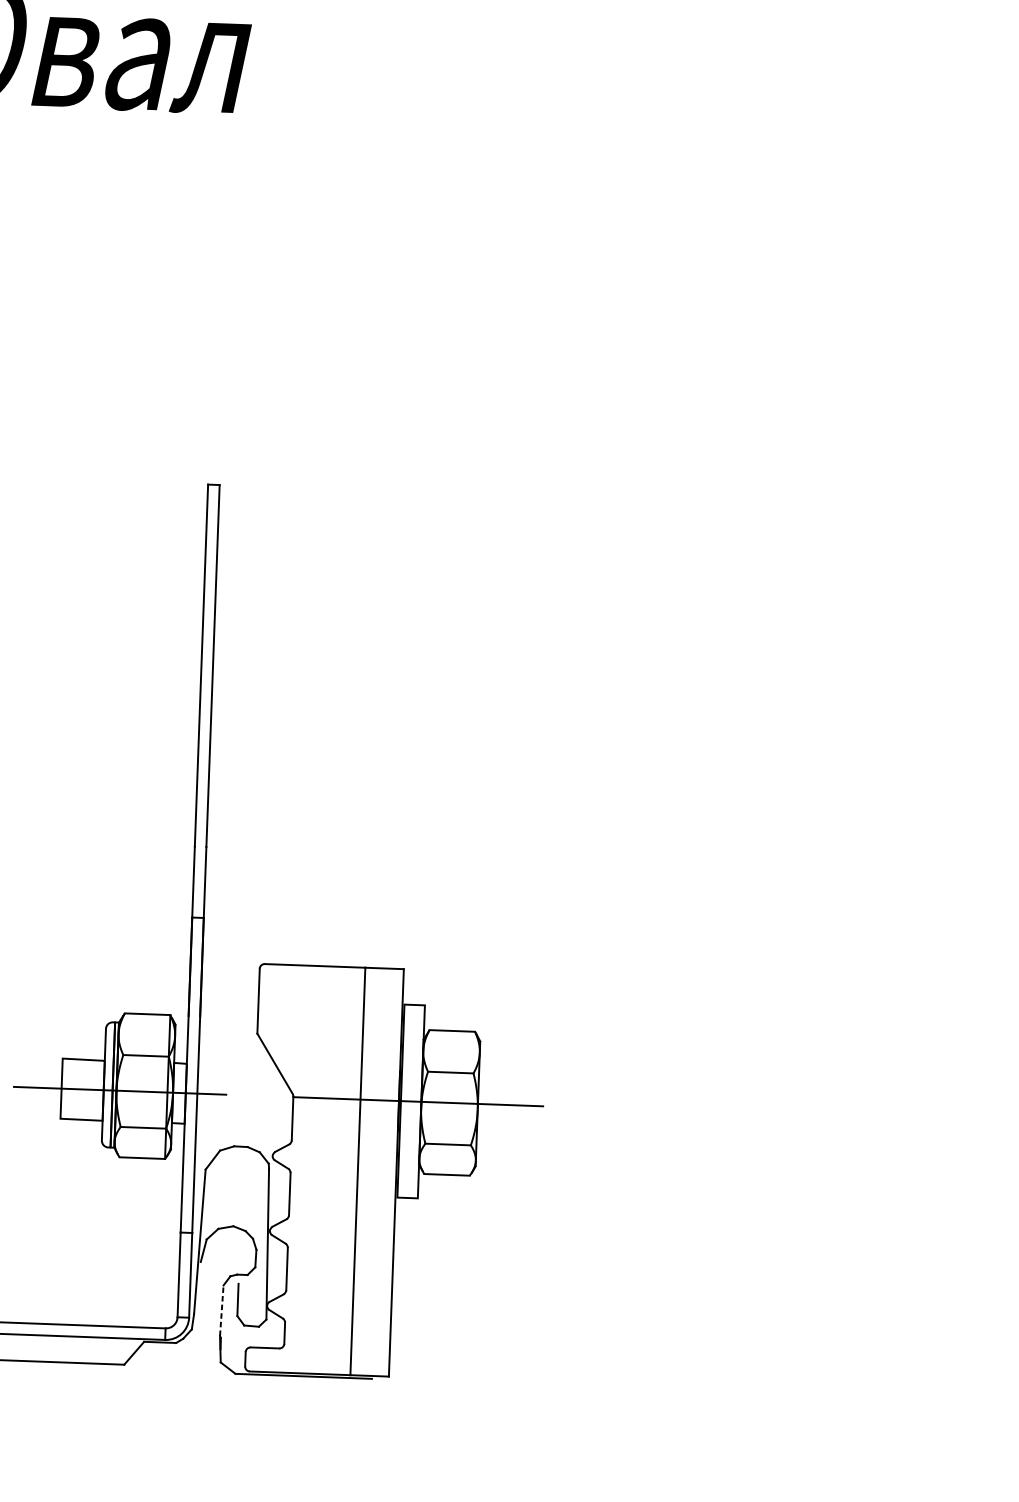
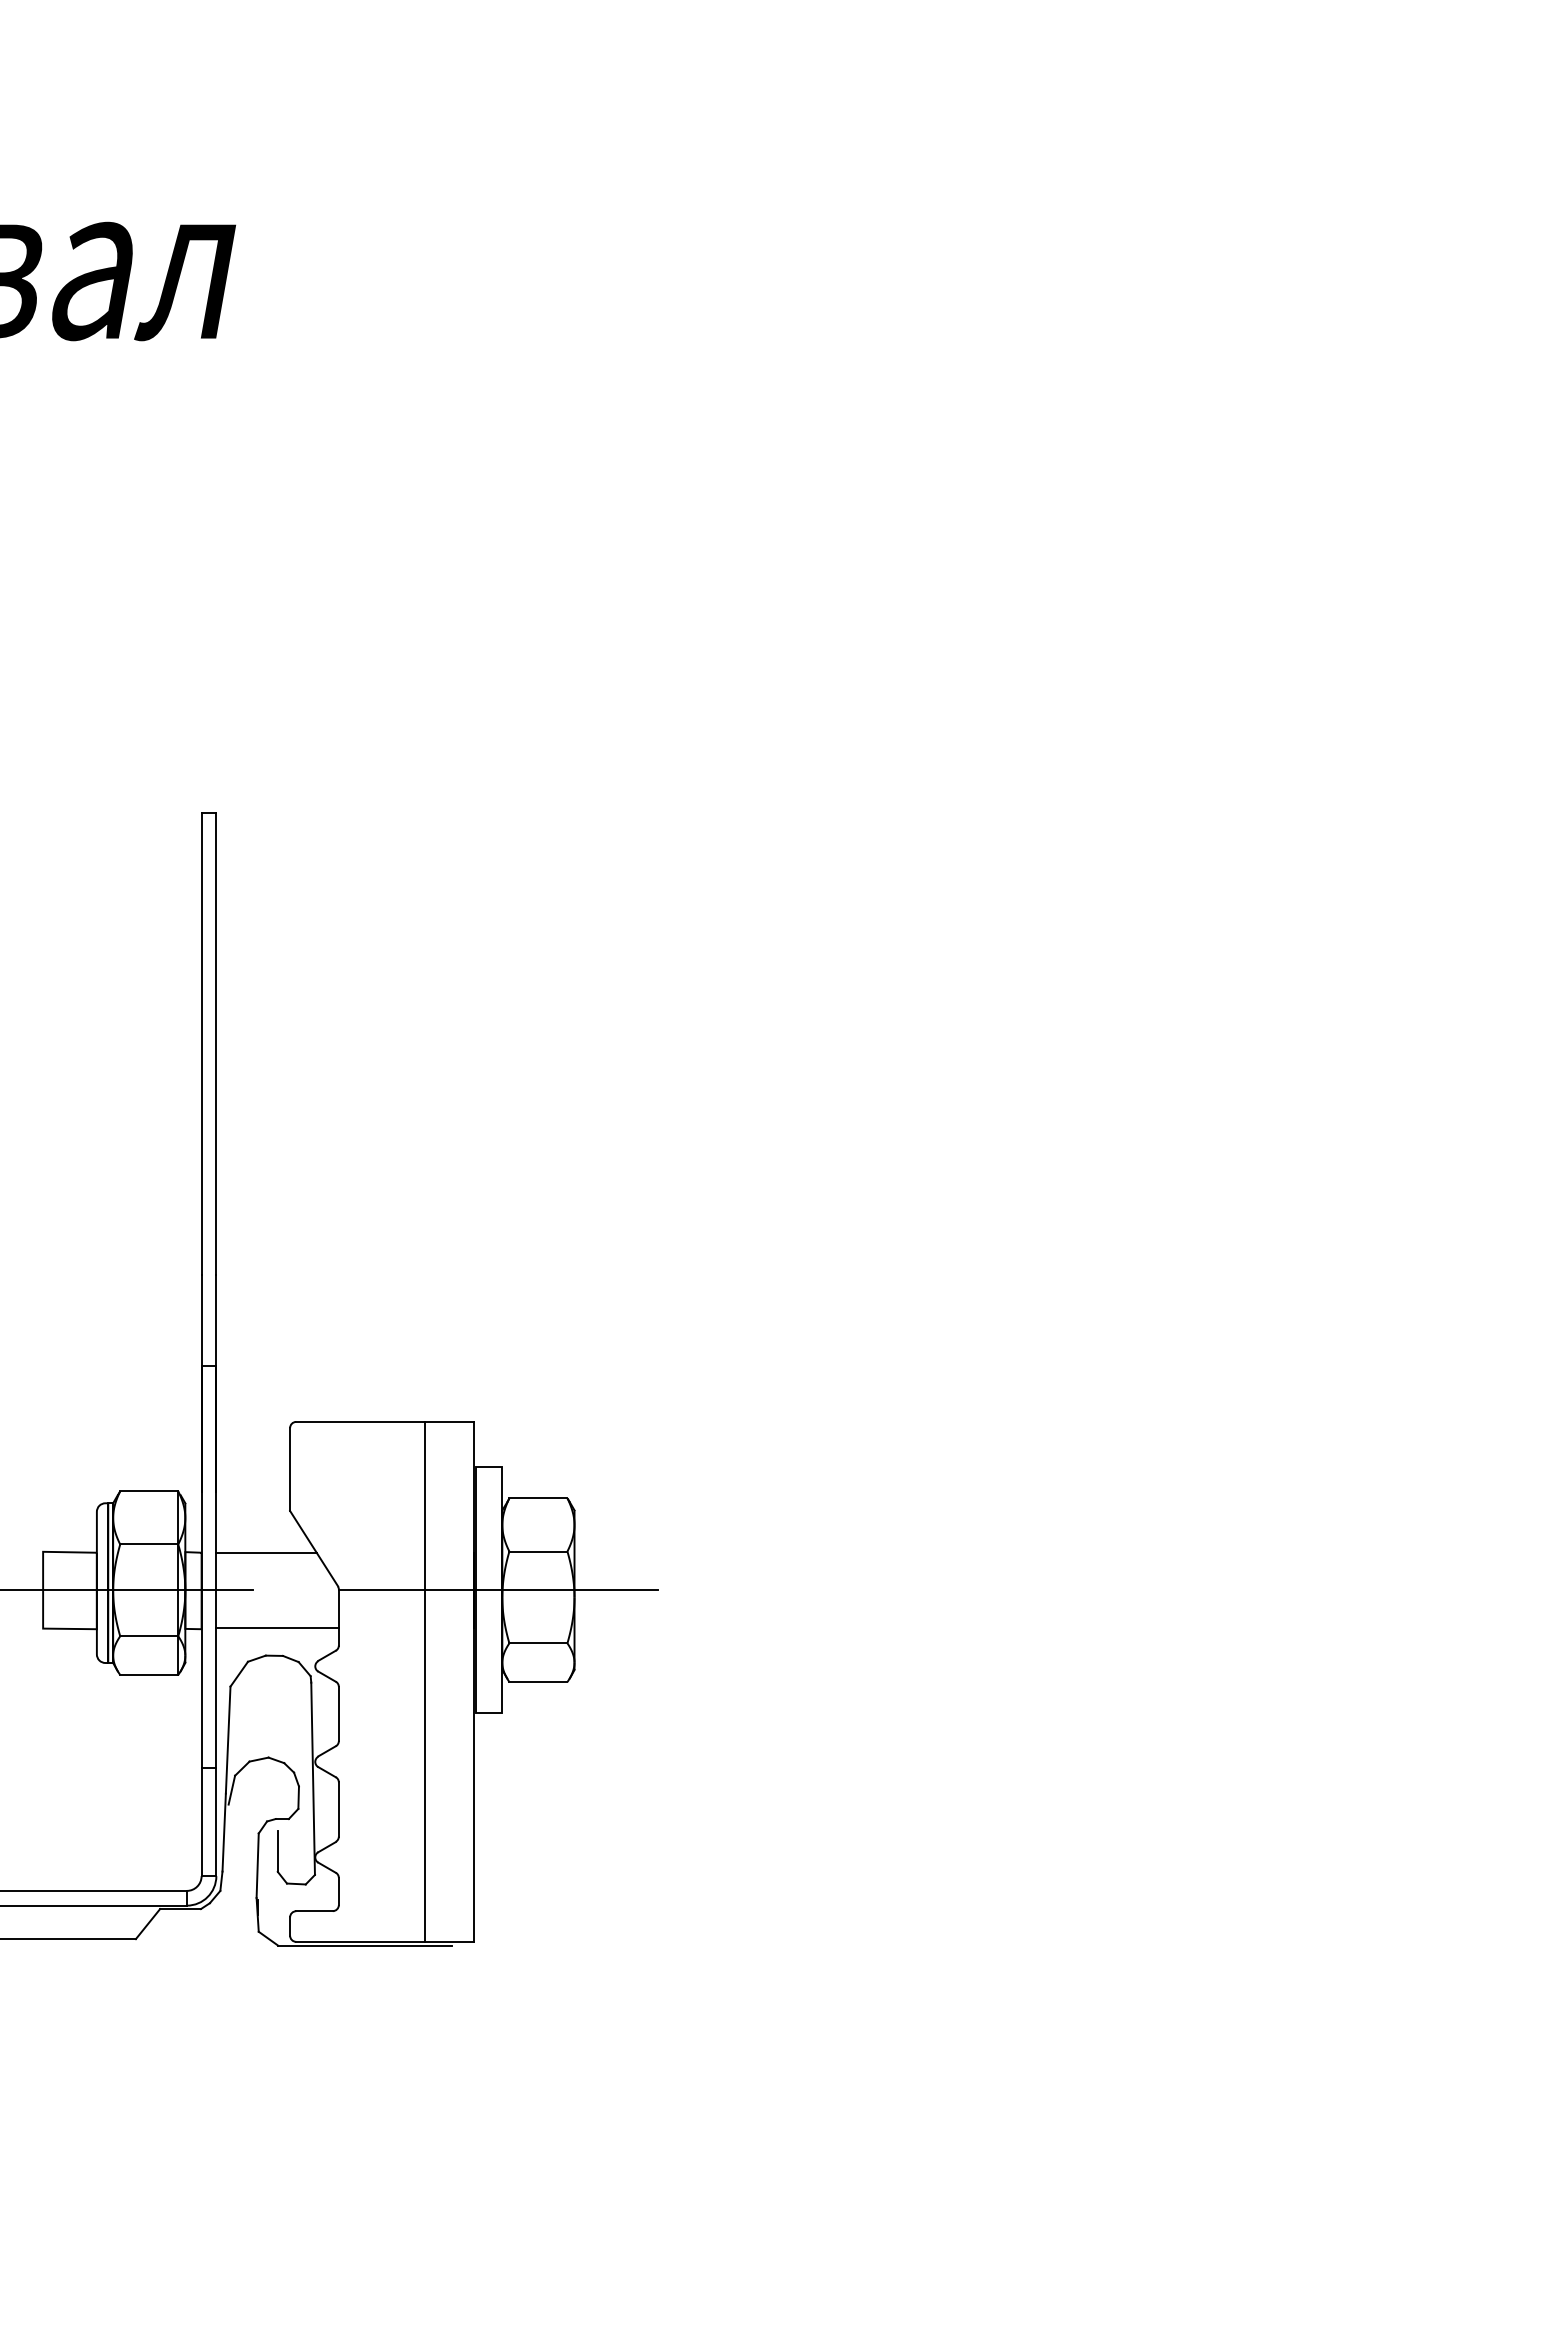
line: (237, 1065) -> (266, 1552), added
line: (244, 1124) -> (277, 1627), added
line: (221, 1310) -> (257, 1865), dashed -> solid

